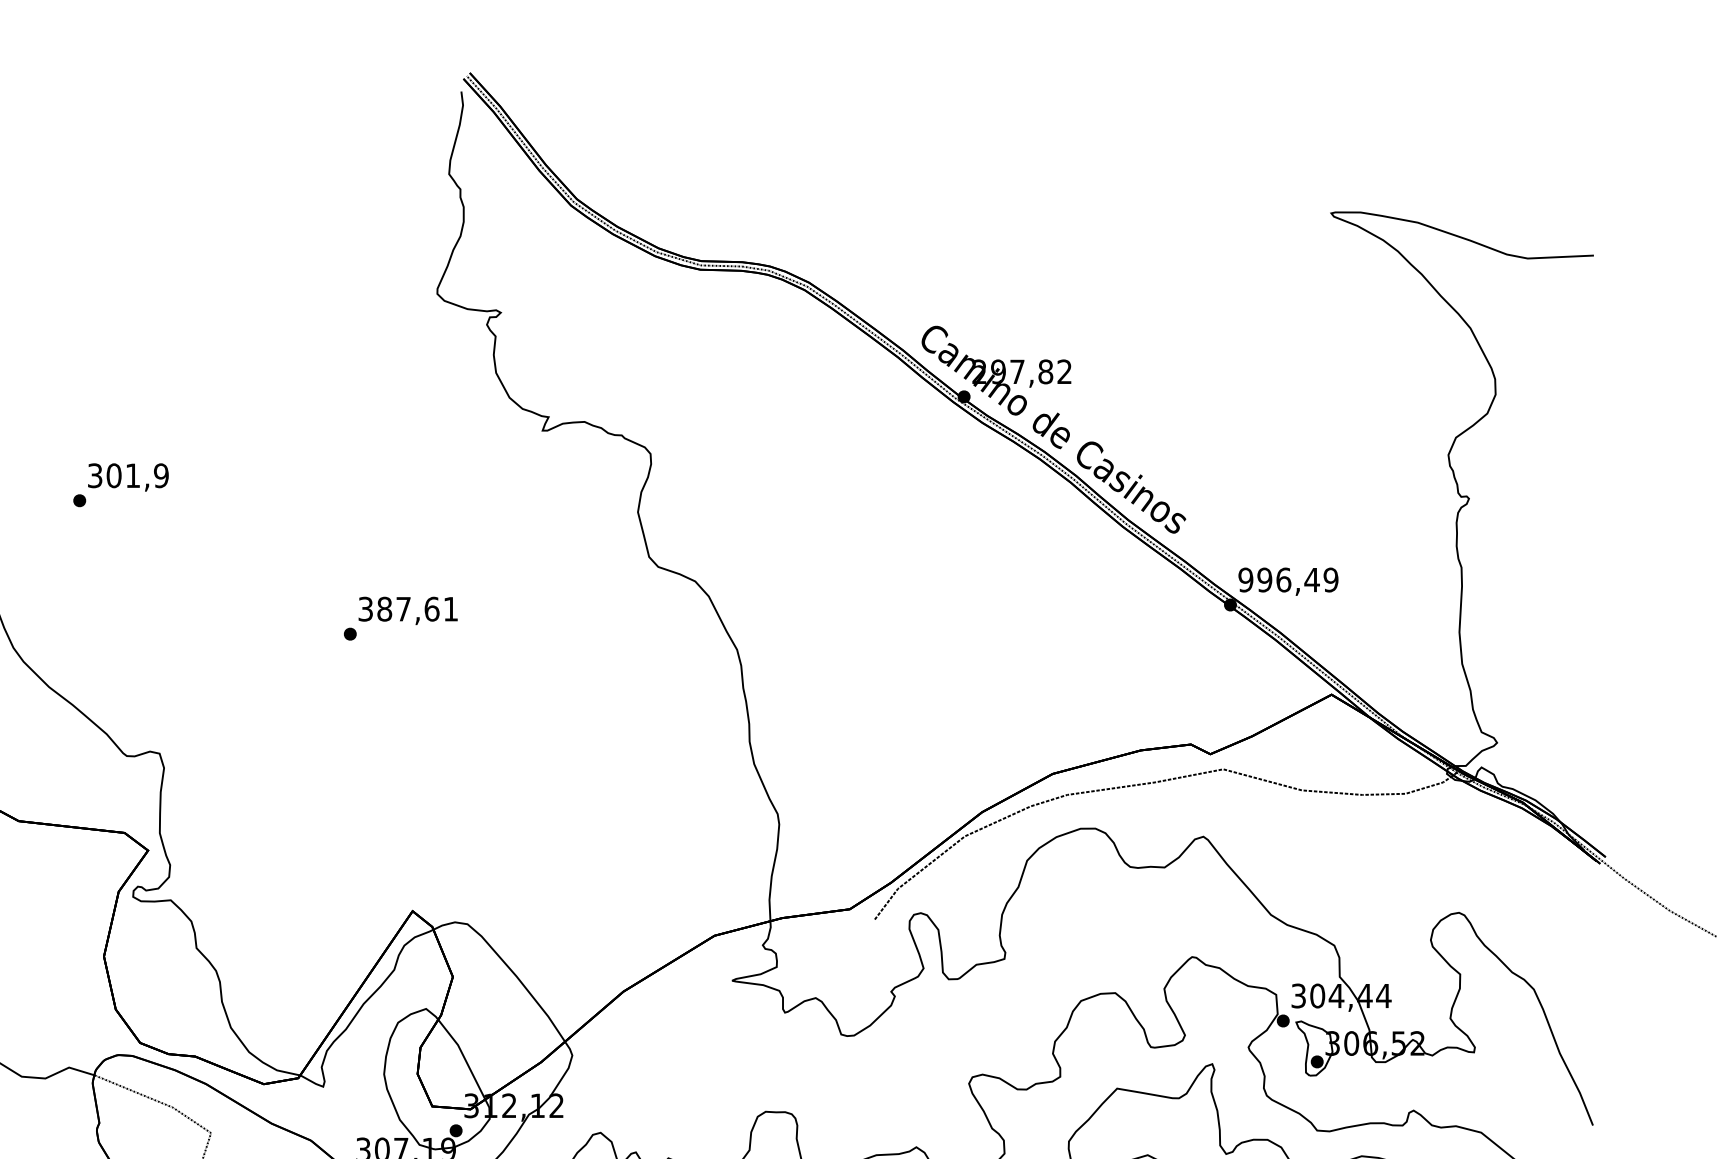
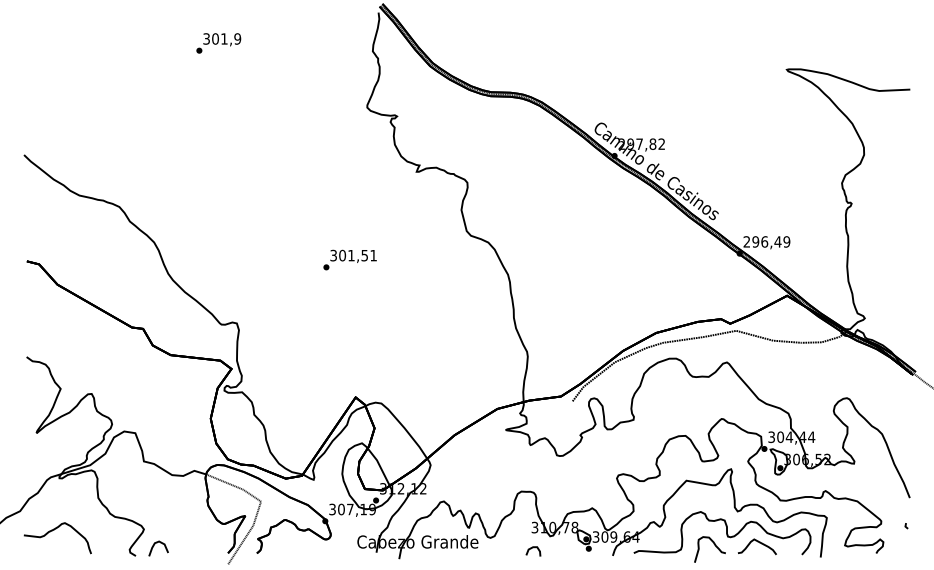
text: (120, 485) -> (218, 43), moved
text: (1245, 579) -> (746, 241), 996,49 -> 296,49
text: (407, 608) -> (353, 255), 387,61 -> 301,51

